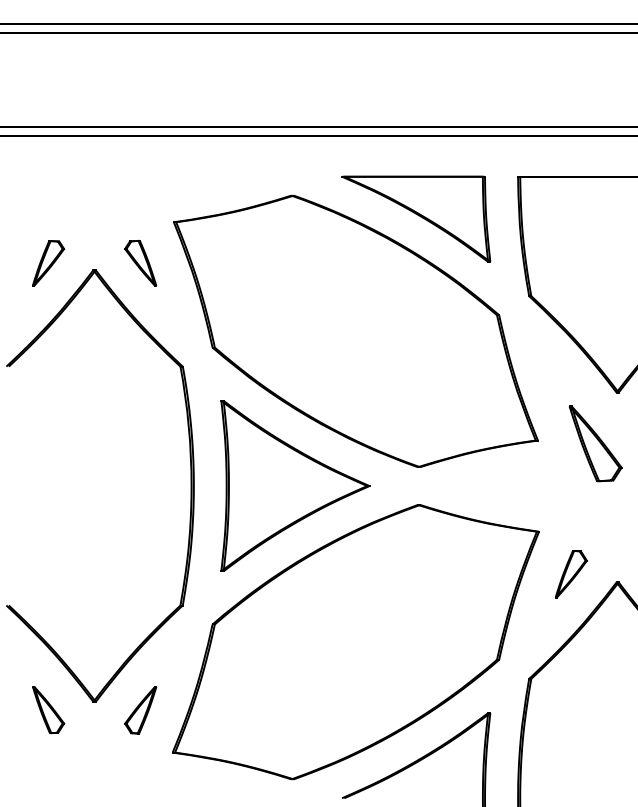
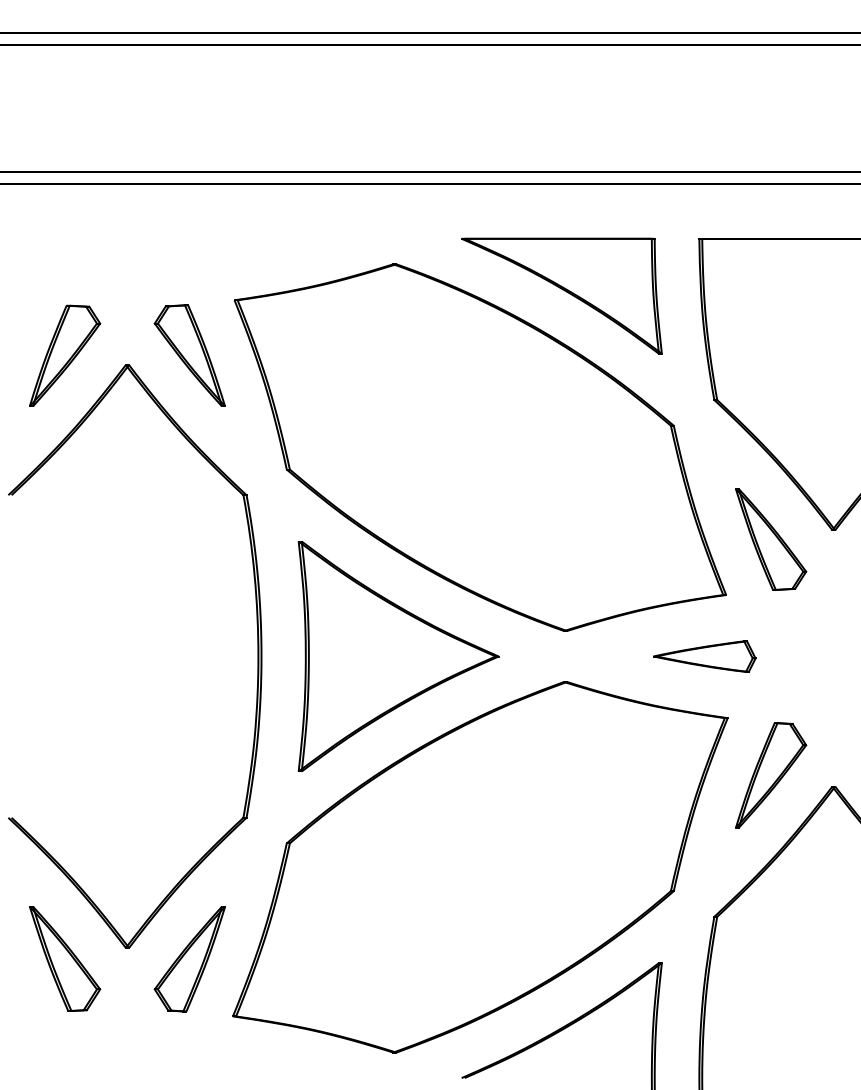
part: (48, 263) -> (65, 355), size x1.67
part: (140, 263) -> (189, 355), size x1.67
part: (595, 443) -> (771, 539), moved
part: (521, 486) -> (704, 656), added
part: (571, 574) -> (771, 775), size x1.67
part: (48, 709) -> (65, 958), size x1.67
part: (140, 710) -> (189, 959), size x1.67

